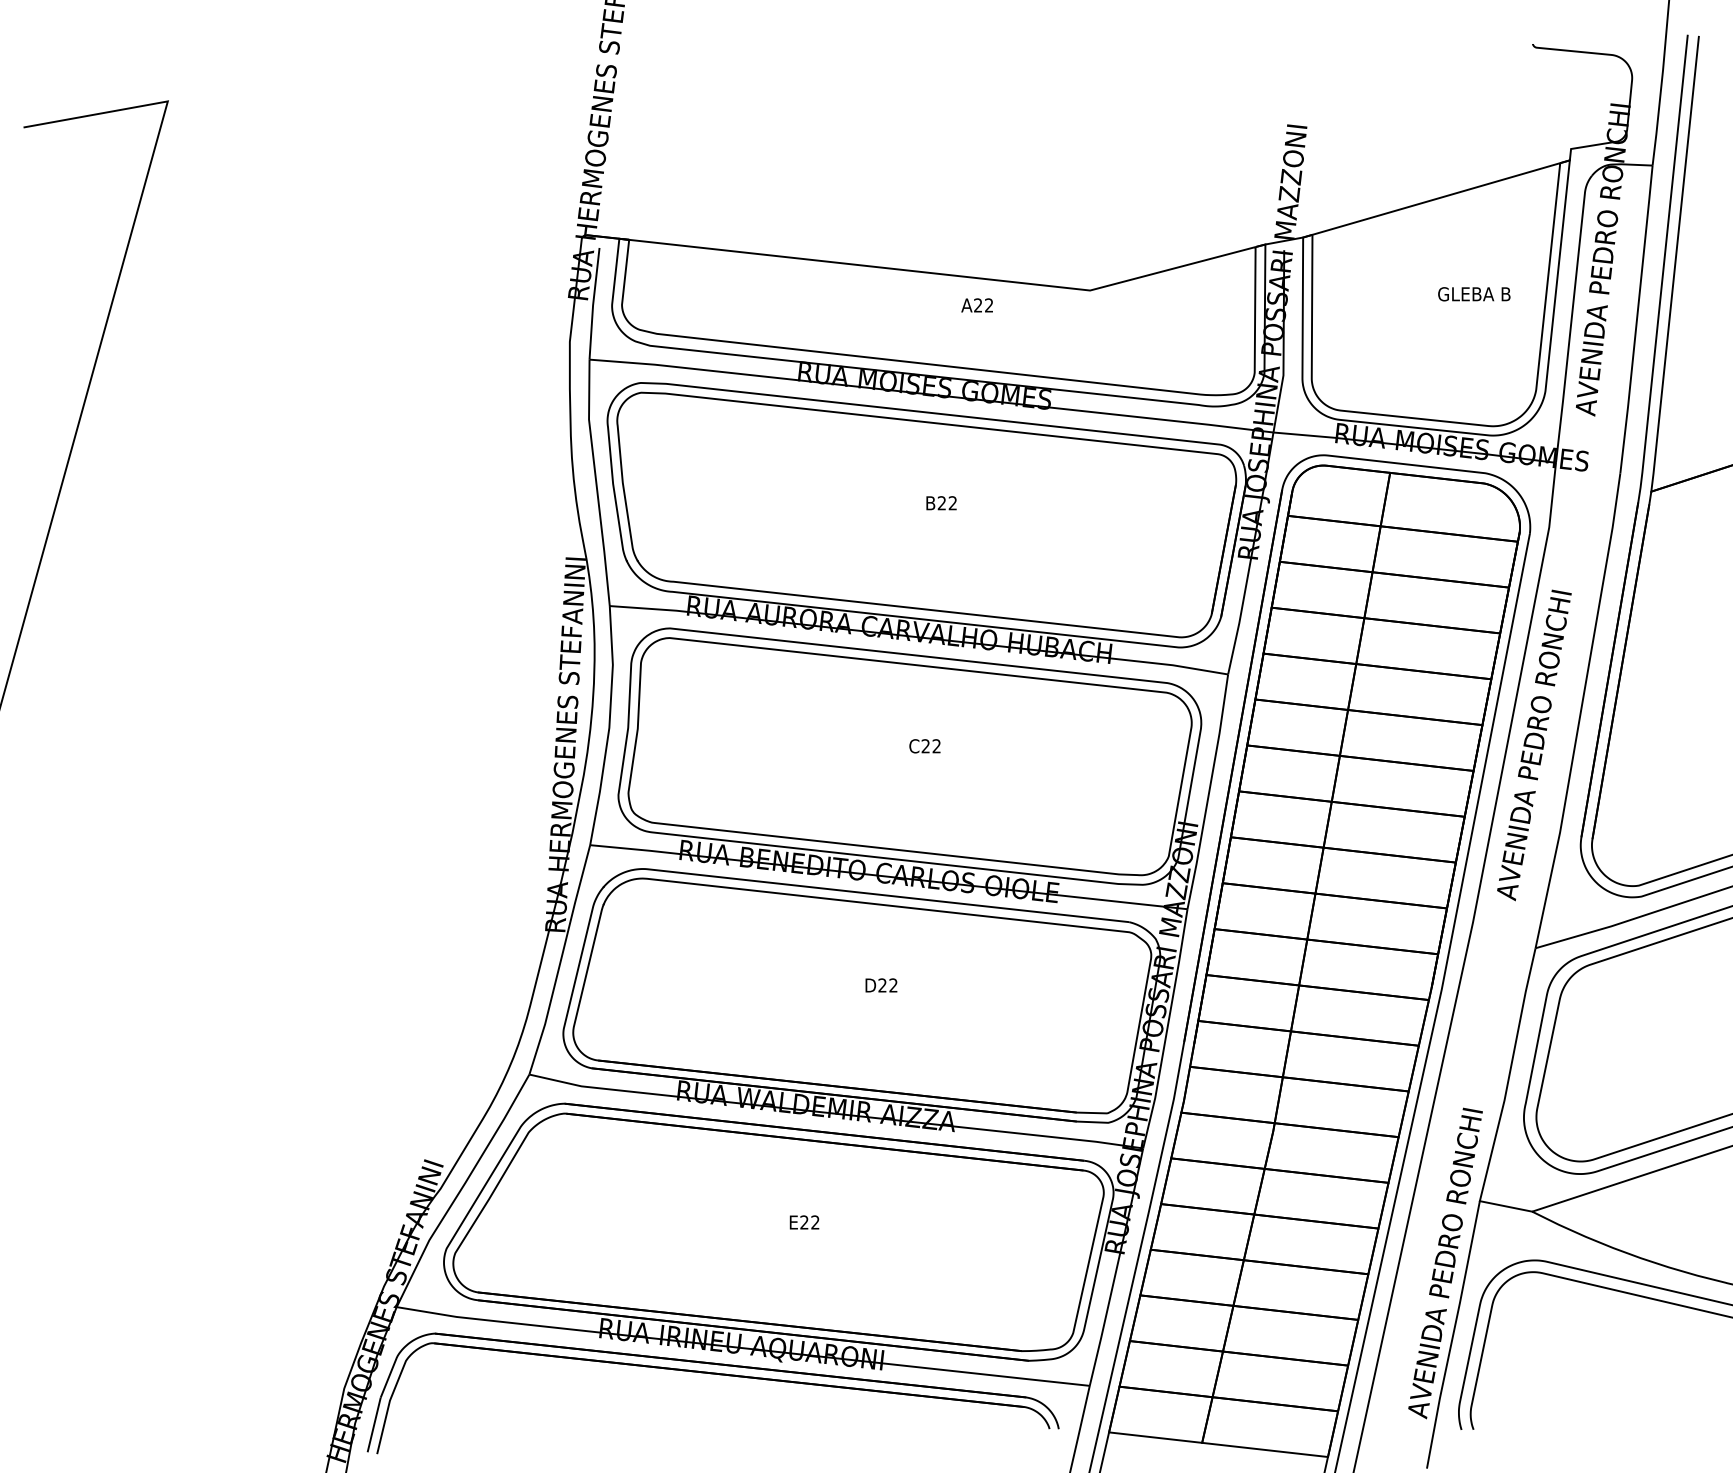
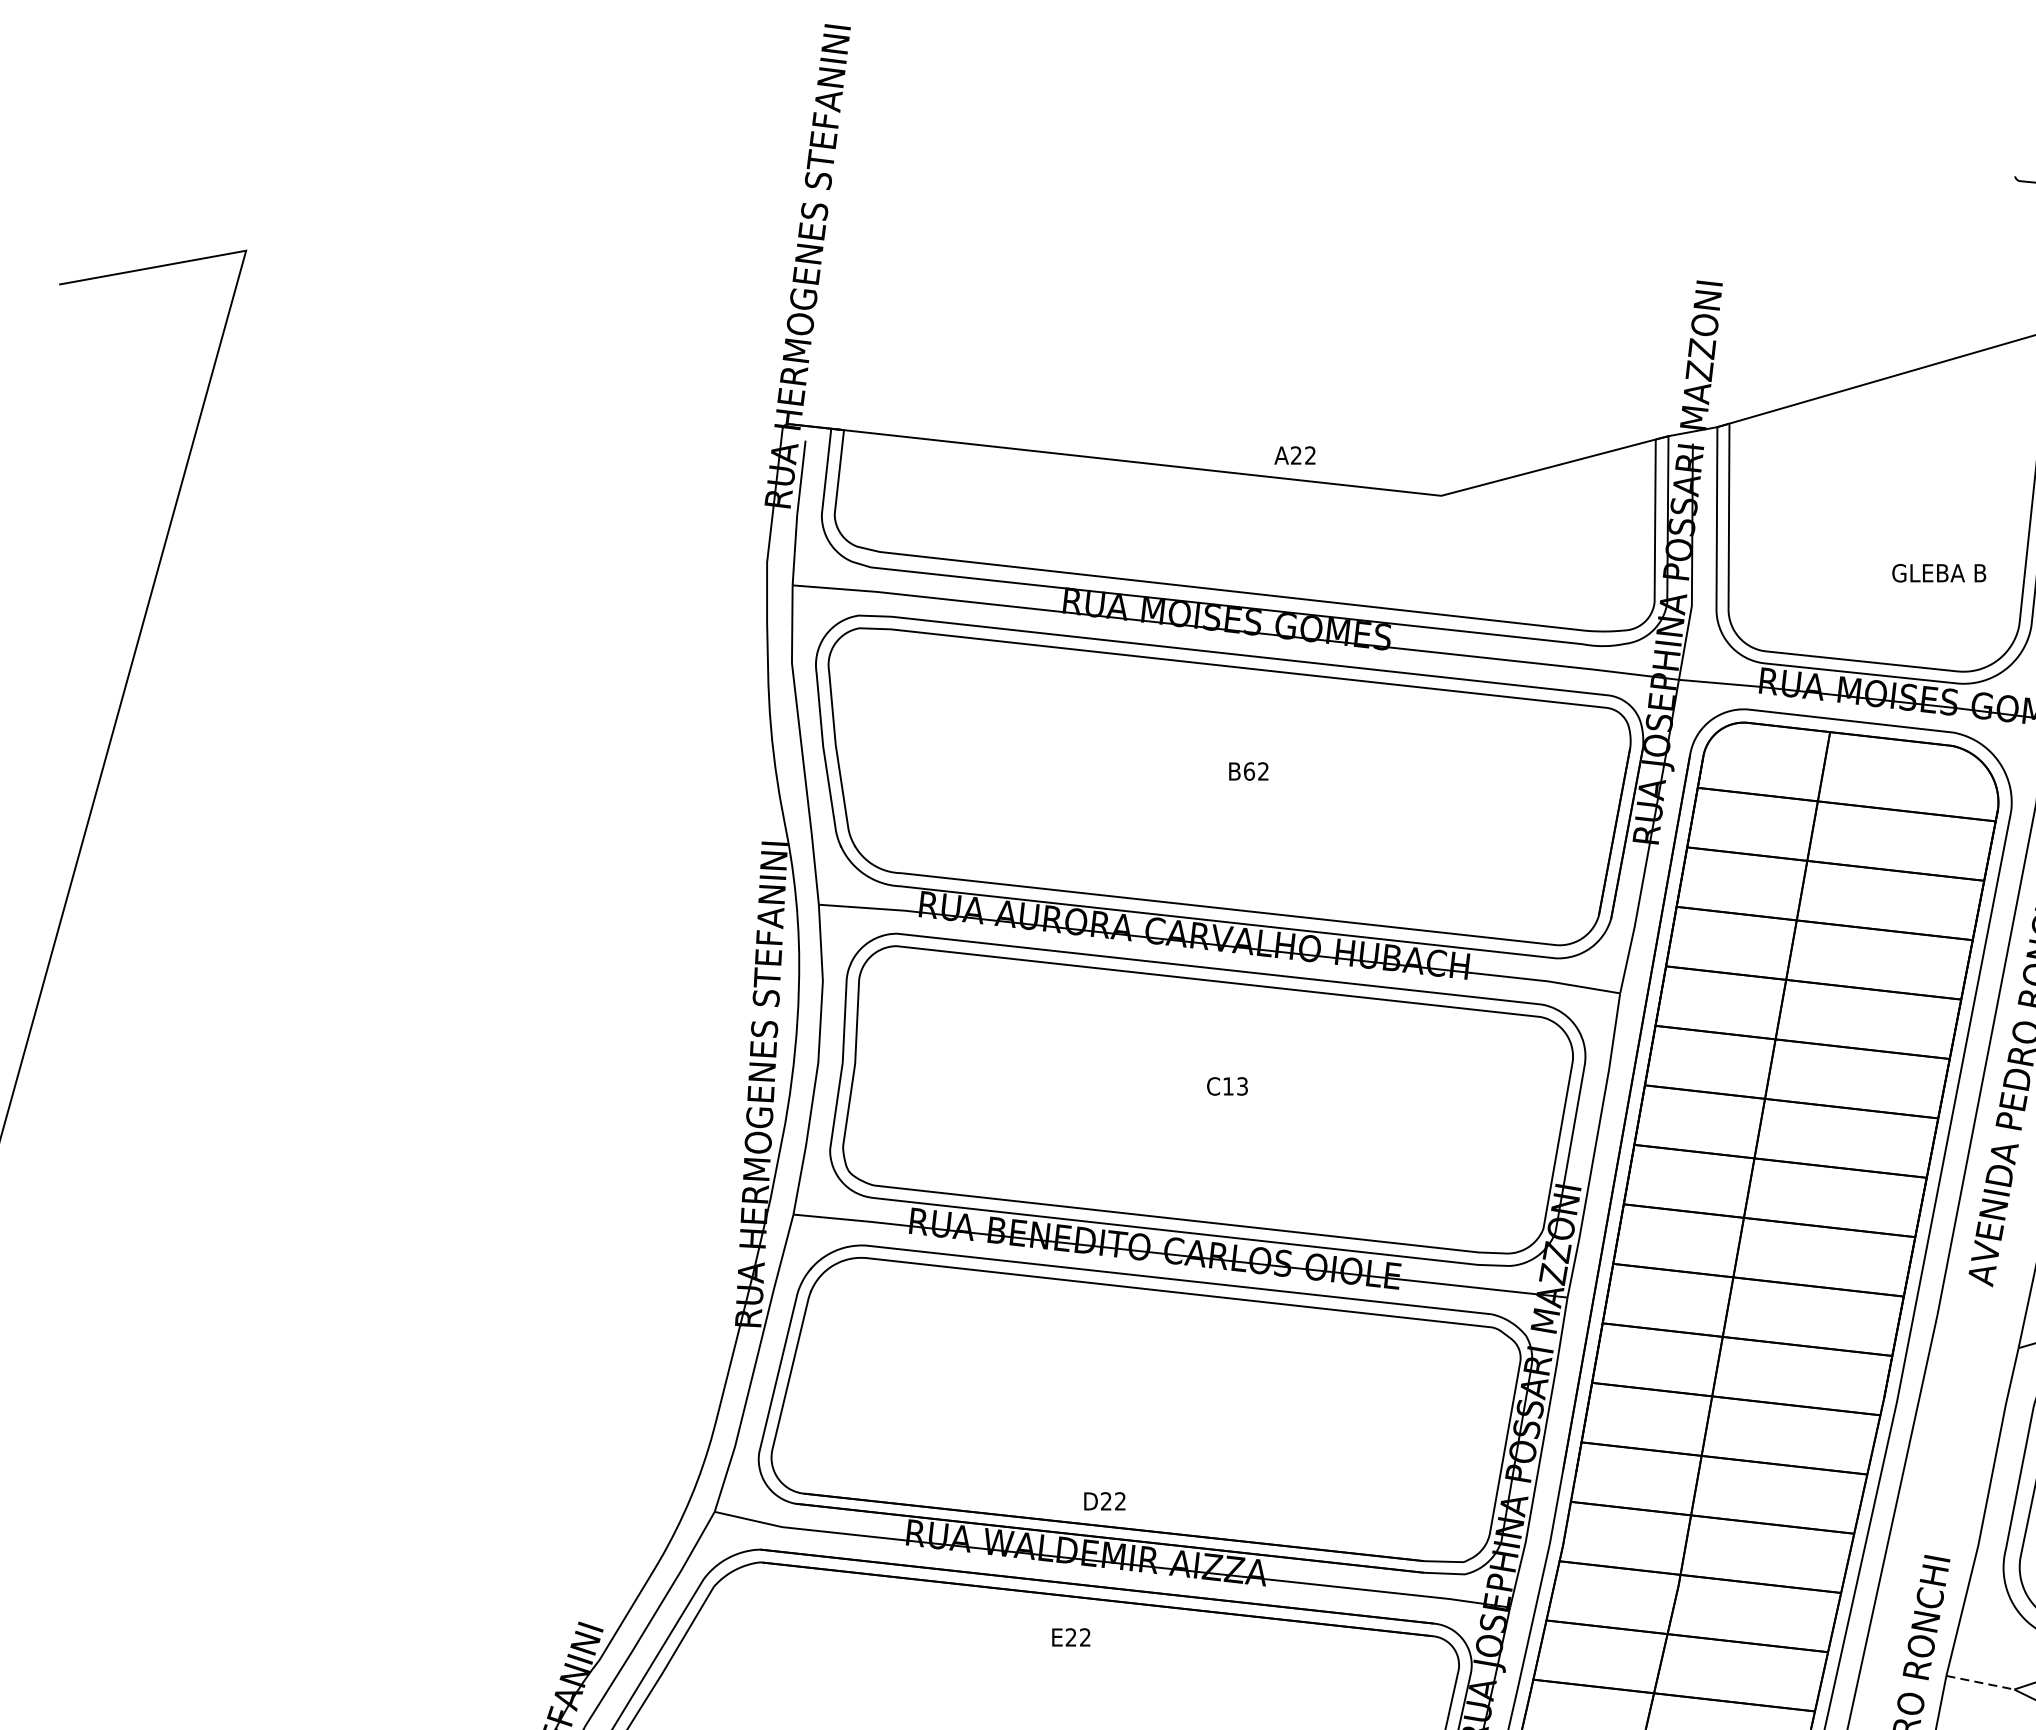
text: (1474, 294) -> (1939, 573), moved
text: (976, 305) -> (1294, 455), moved
text: (941, 503) -> (1248, 771), B22 -> B62
text: (930, 746) -> (1234, 1086), C22 -> C13
text: (881, 985) -> (1104, 1501), moved
line: (1506, 1206) -> (1980, 1682), solid -> dashed
text: (804, 1222) -> (1071, 1637), moved

